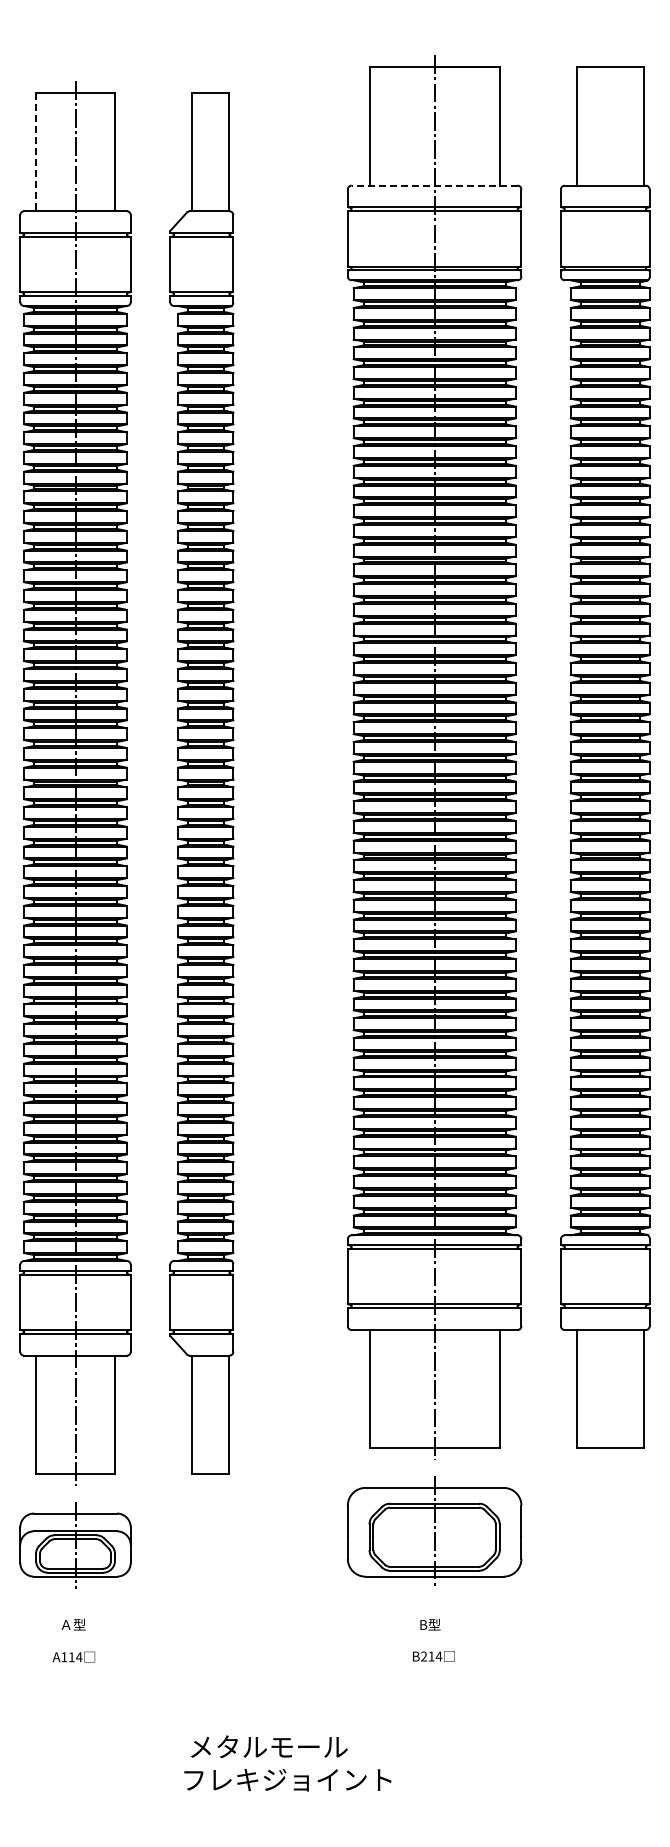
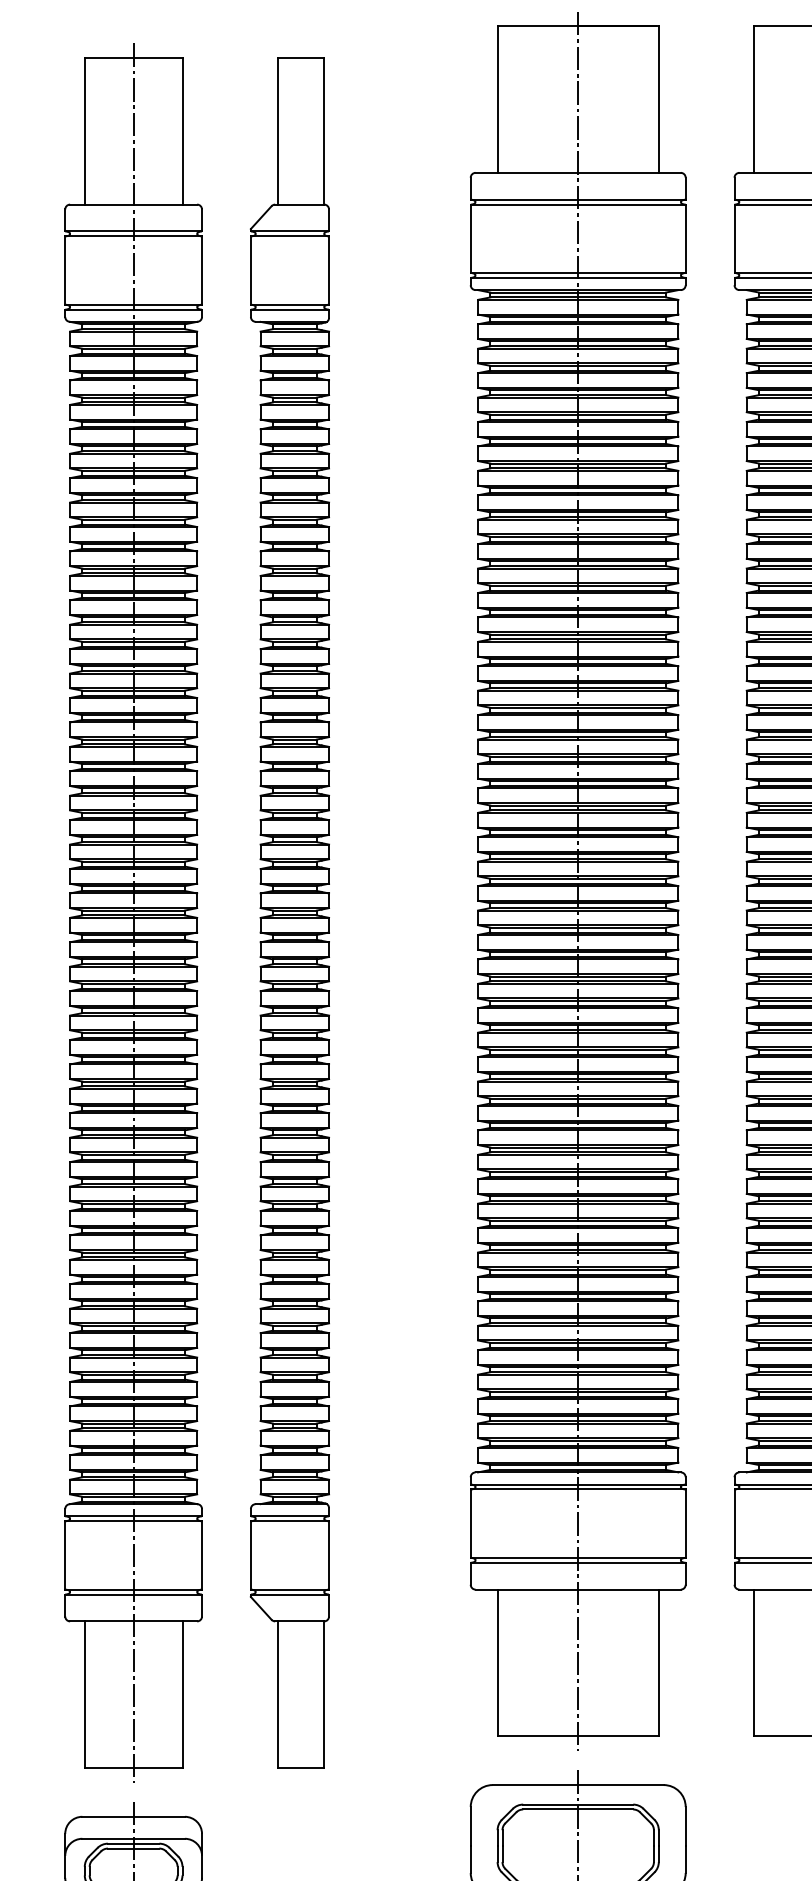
line: (36, 152) -> (85, 131), dashed -> solid
line: (434, 185) -> (578, 172), dashed -> solid

